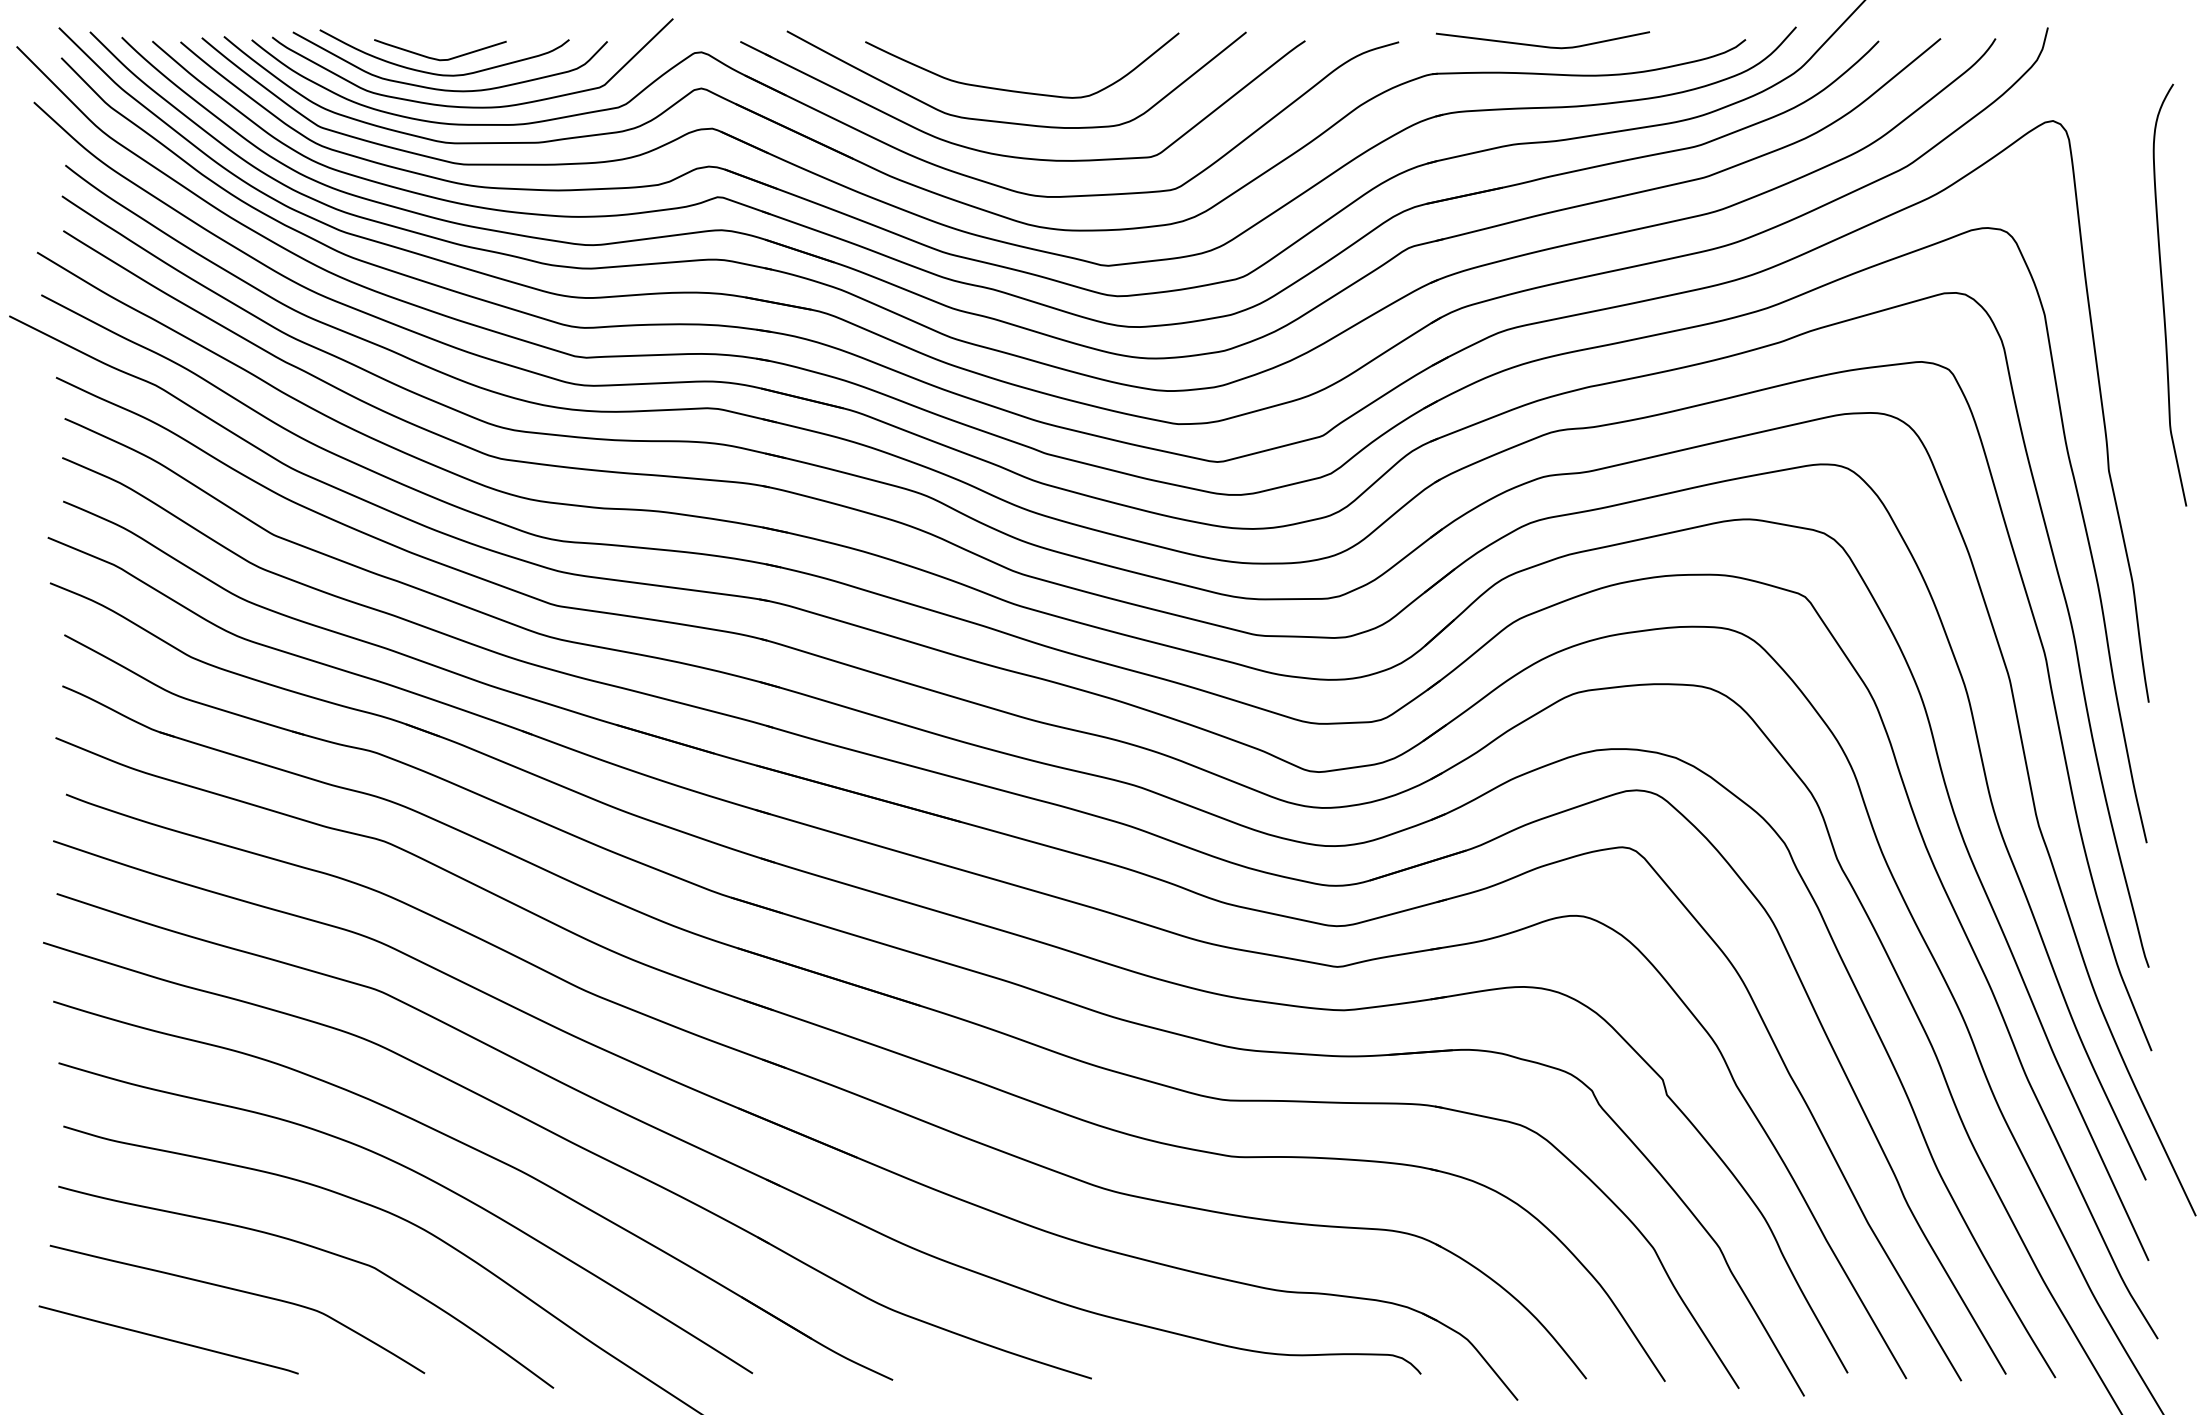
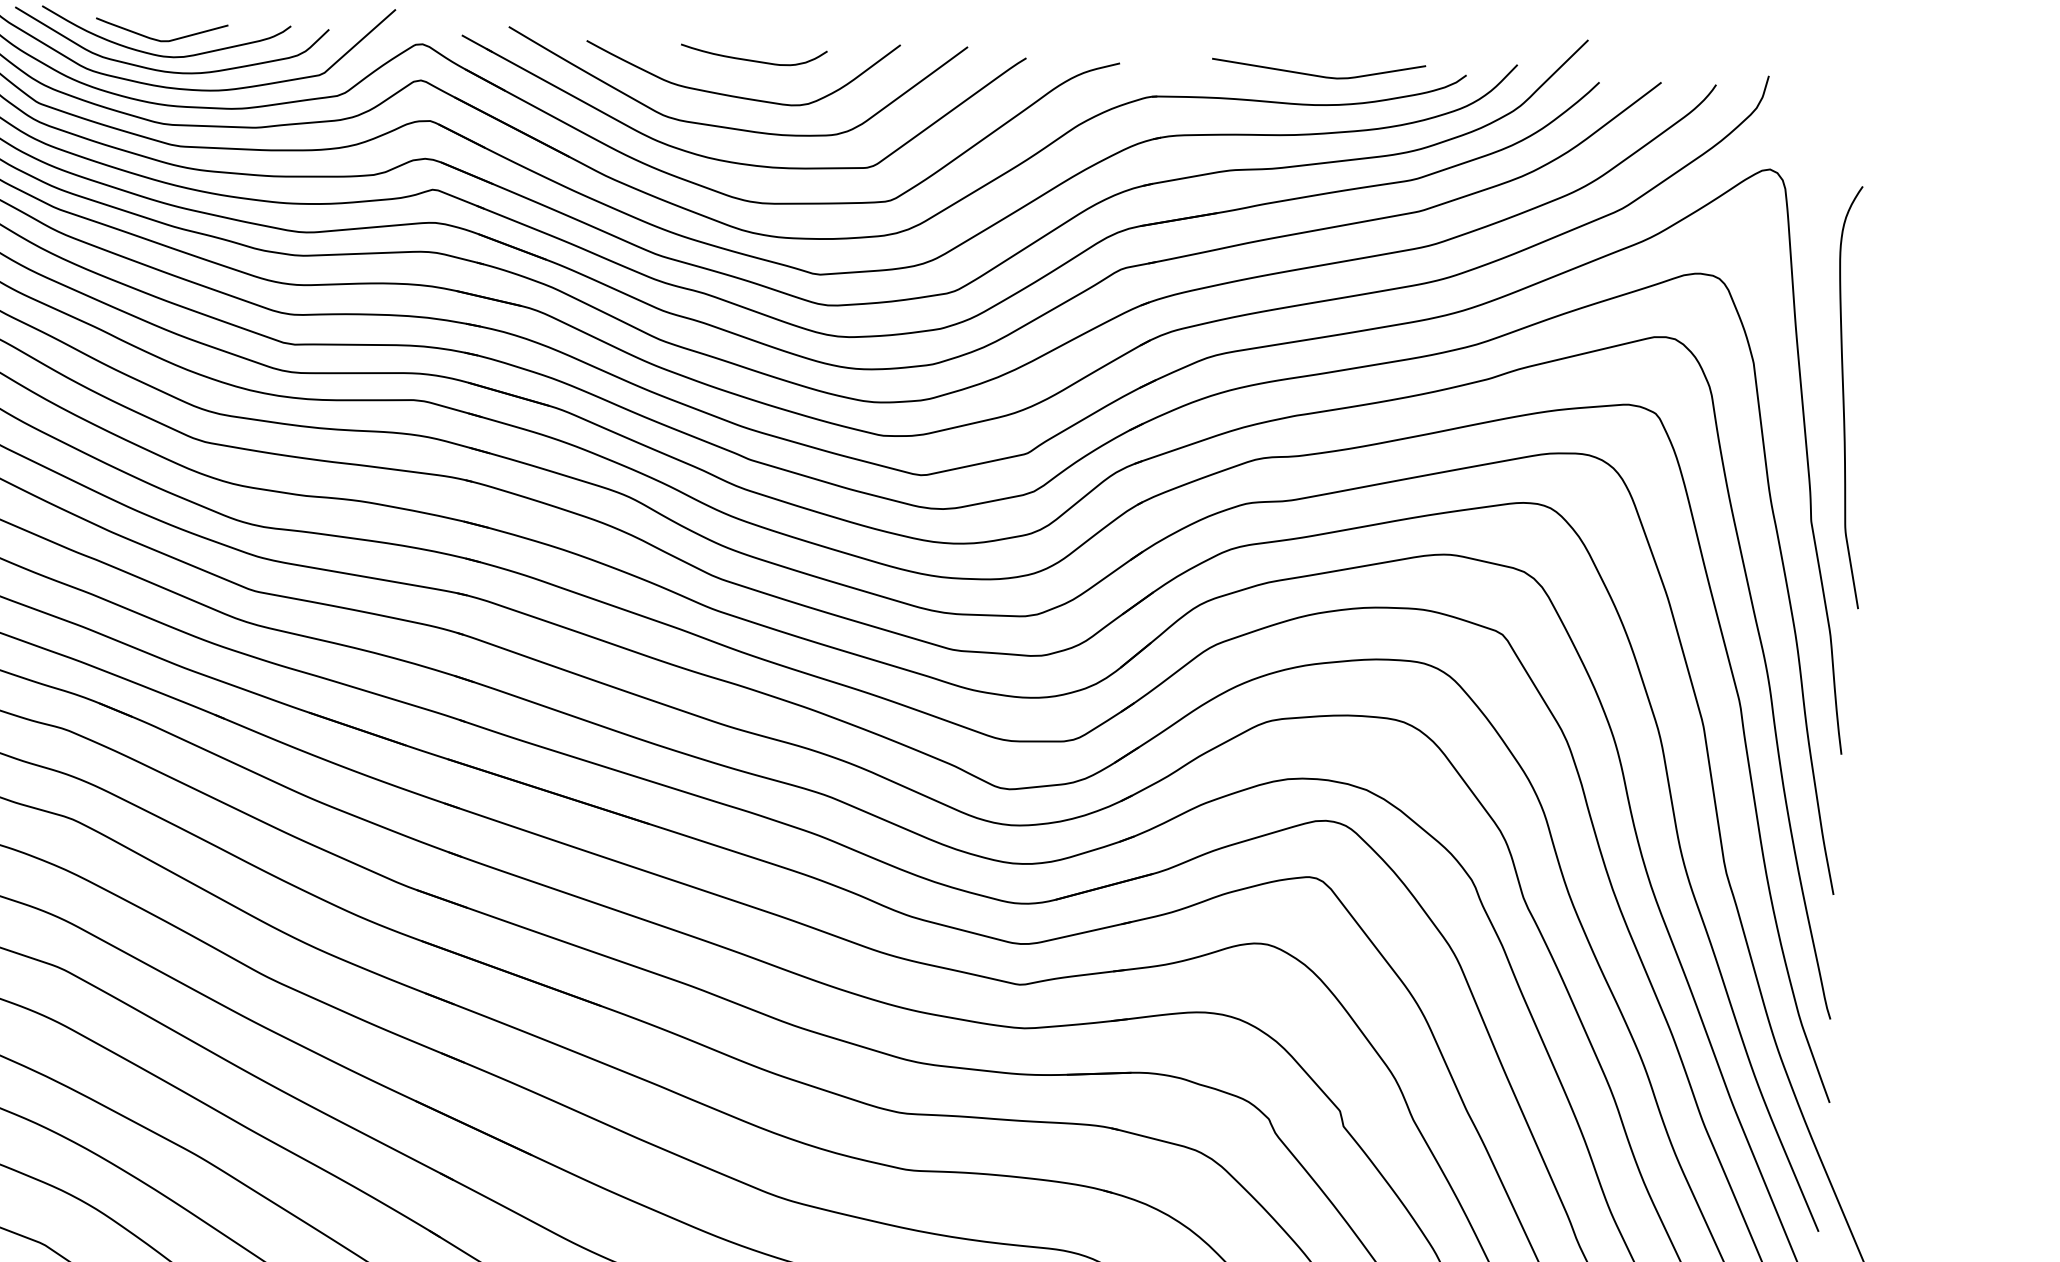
curve: (1543, 45) -> (1319, 75), moved
curve: (1032, 54) -> (753, 60), added
curve: (2163, 294) -> (1844, 396), moved

